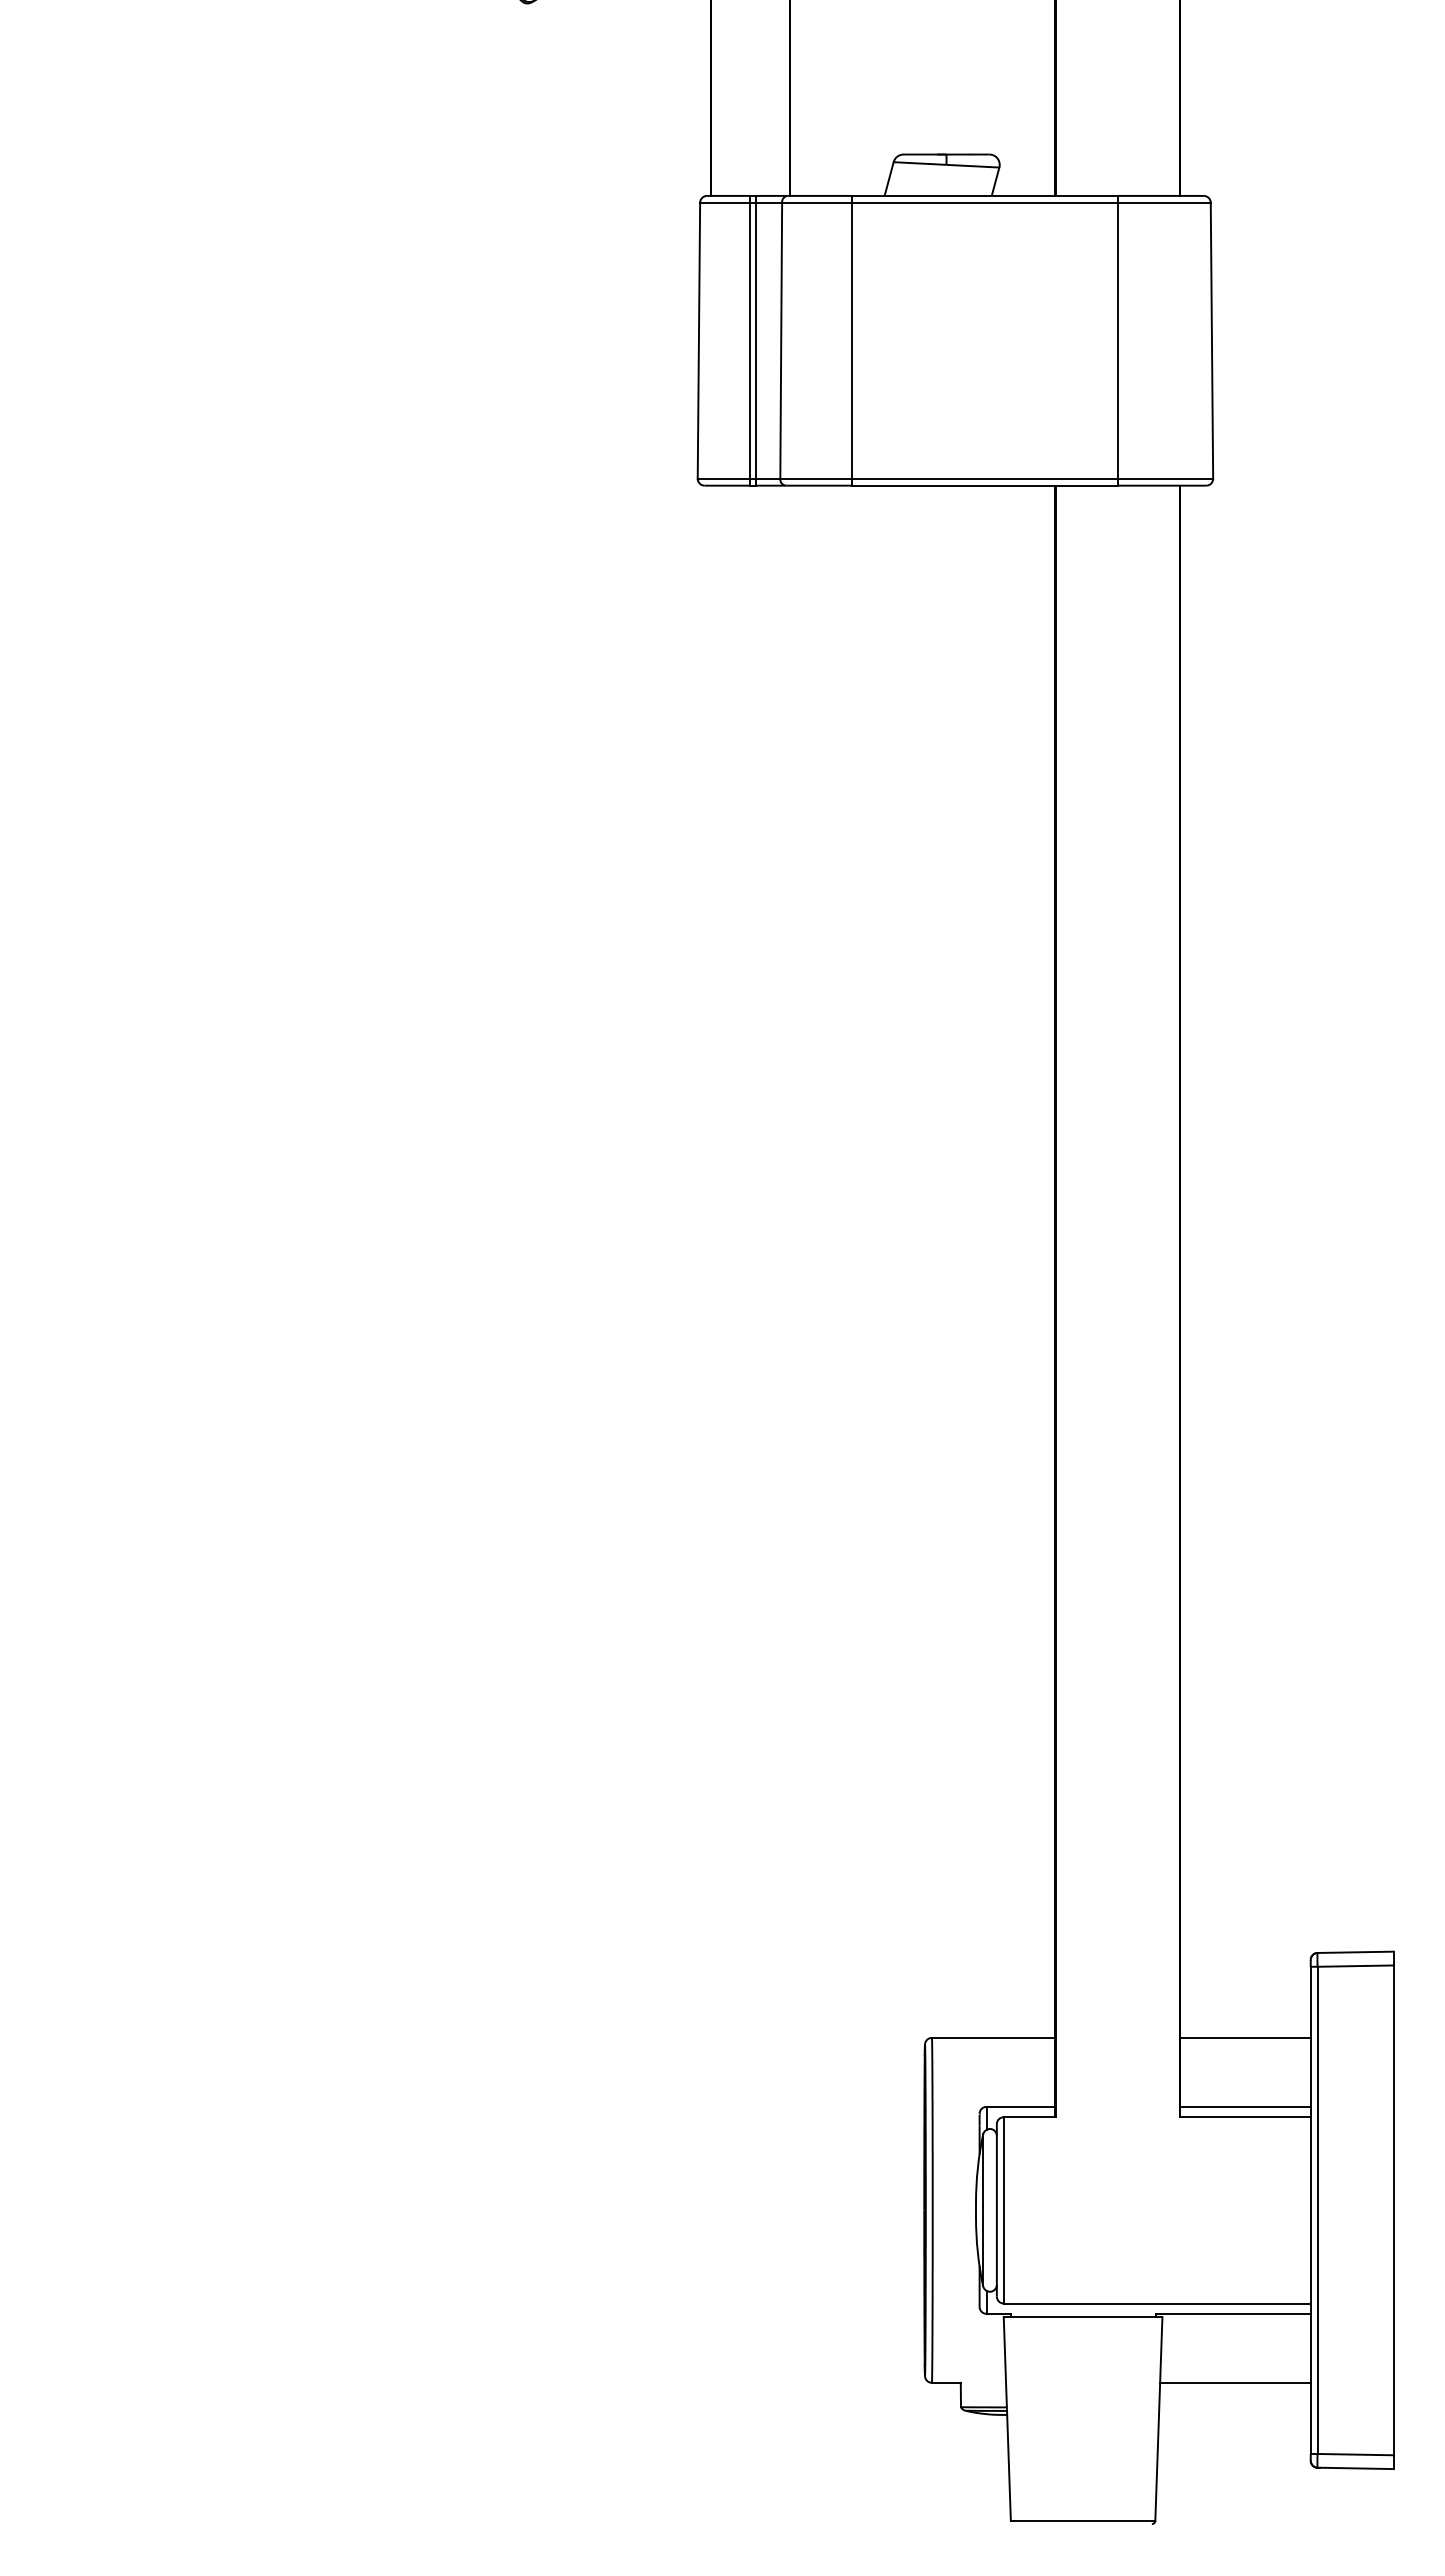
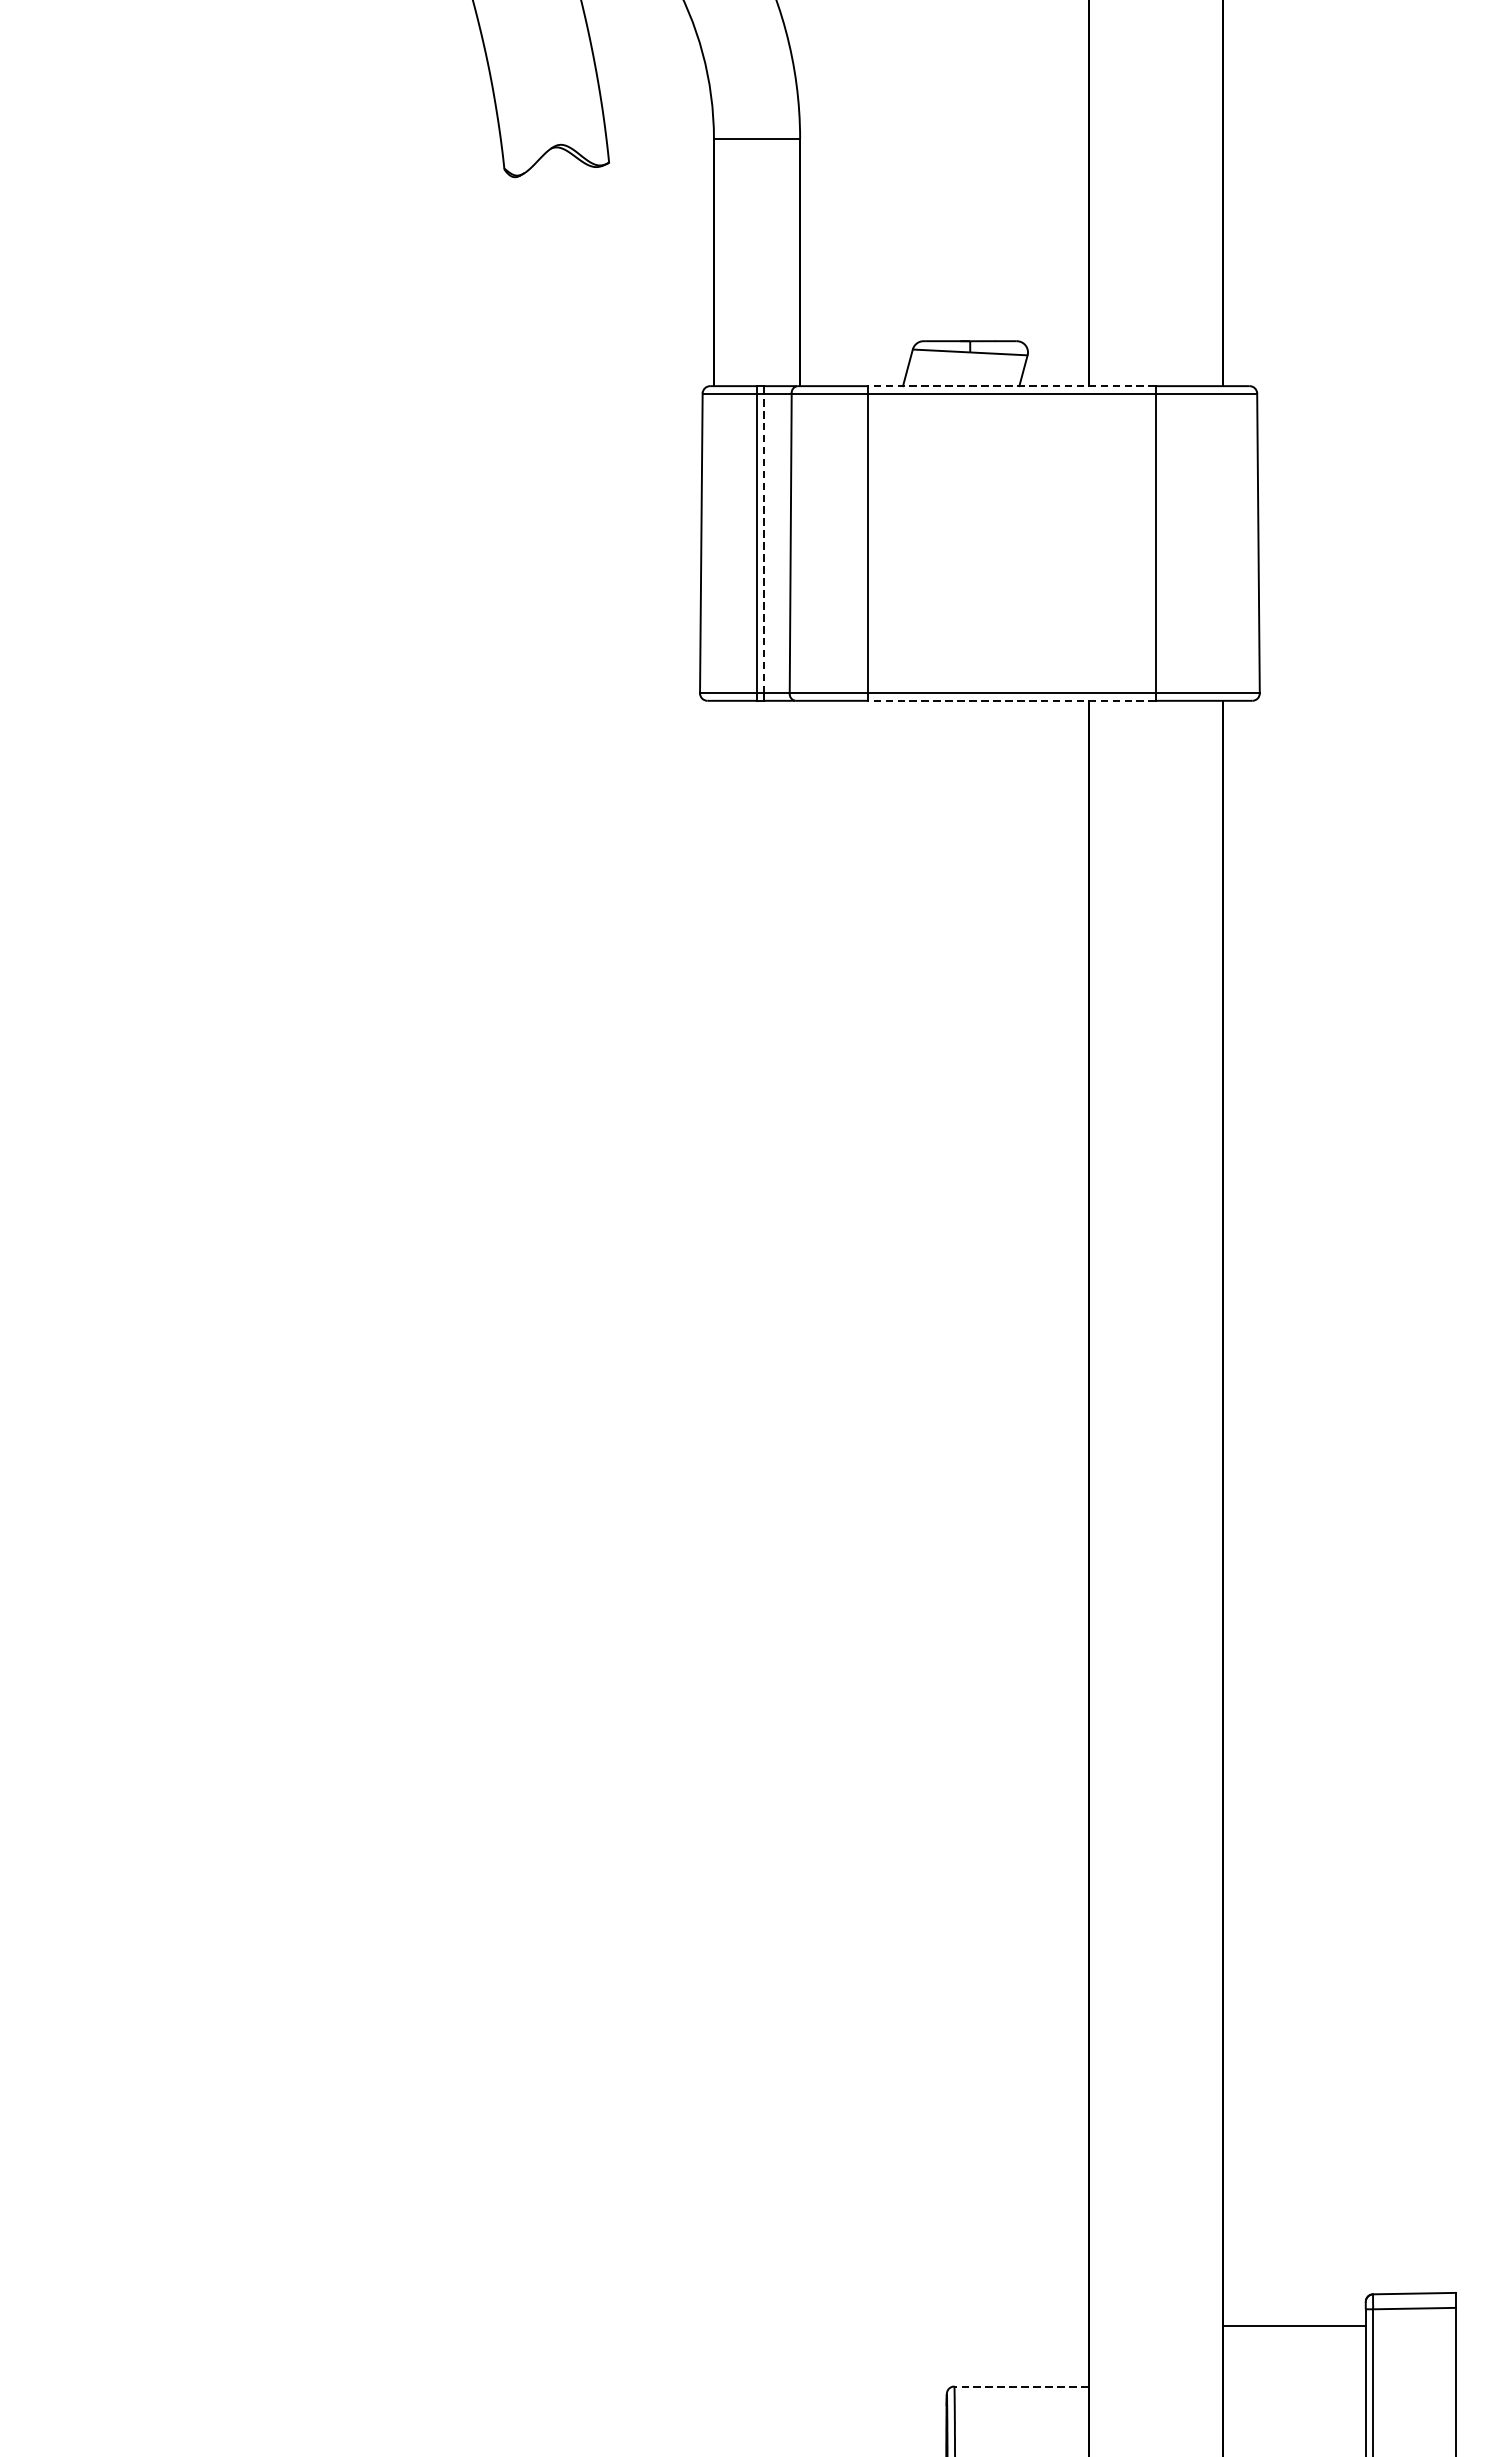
line: (984, 195) -> (1011, 385), solid -> dashed
line: (756, 340) -> (763, 543), solid -> dashed
line: (984, 485) -> (1011, 700), solid -> dashed
line: (993, 2037) -> (1021, 2386), solid -> dashed
line: (1244, 2037) -> (1293, 2325), moved

